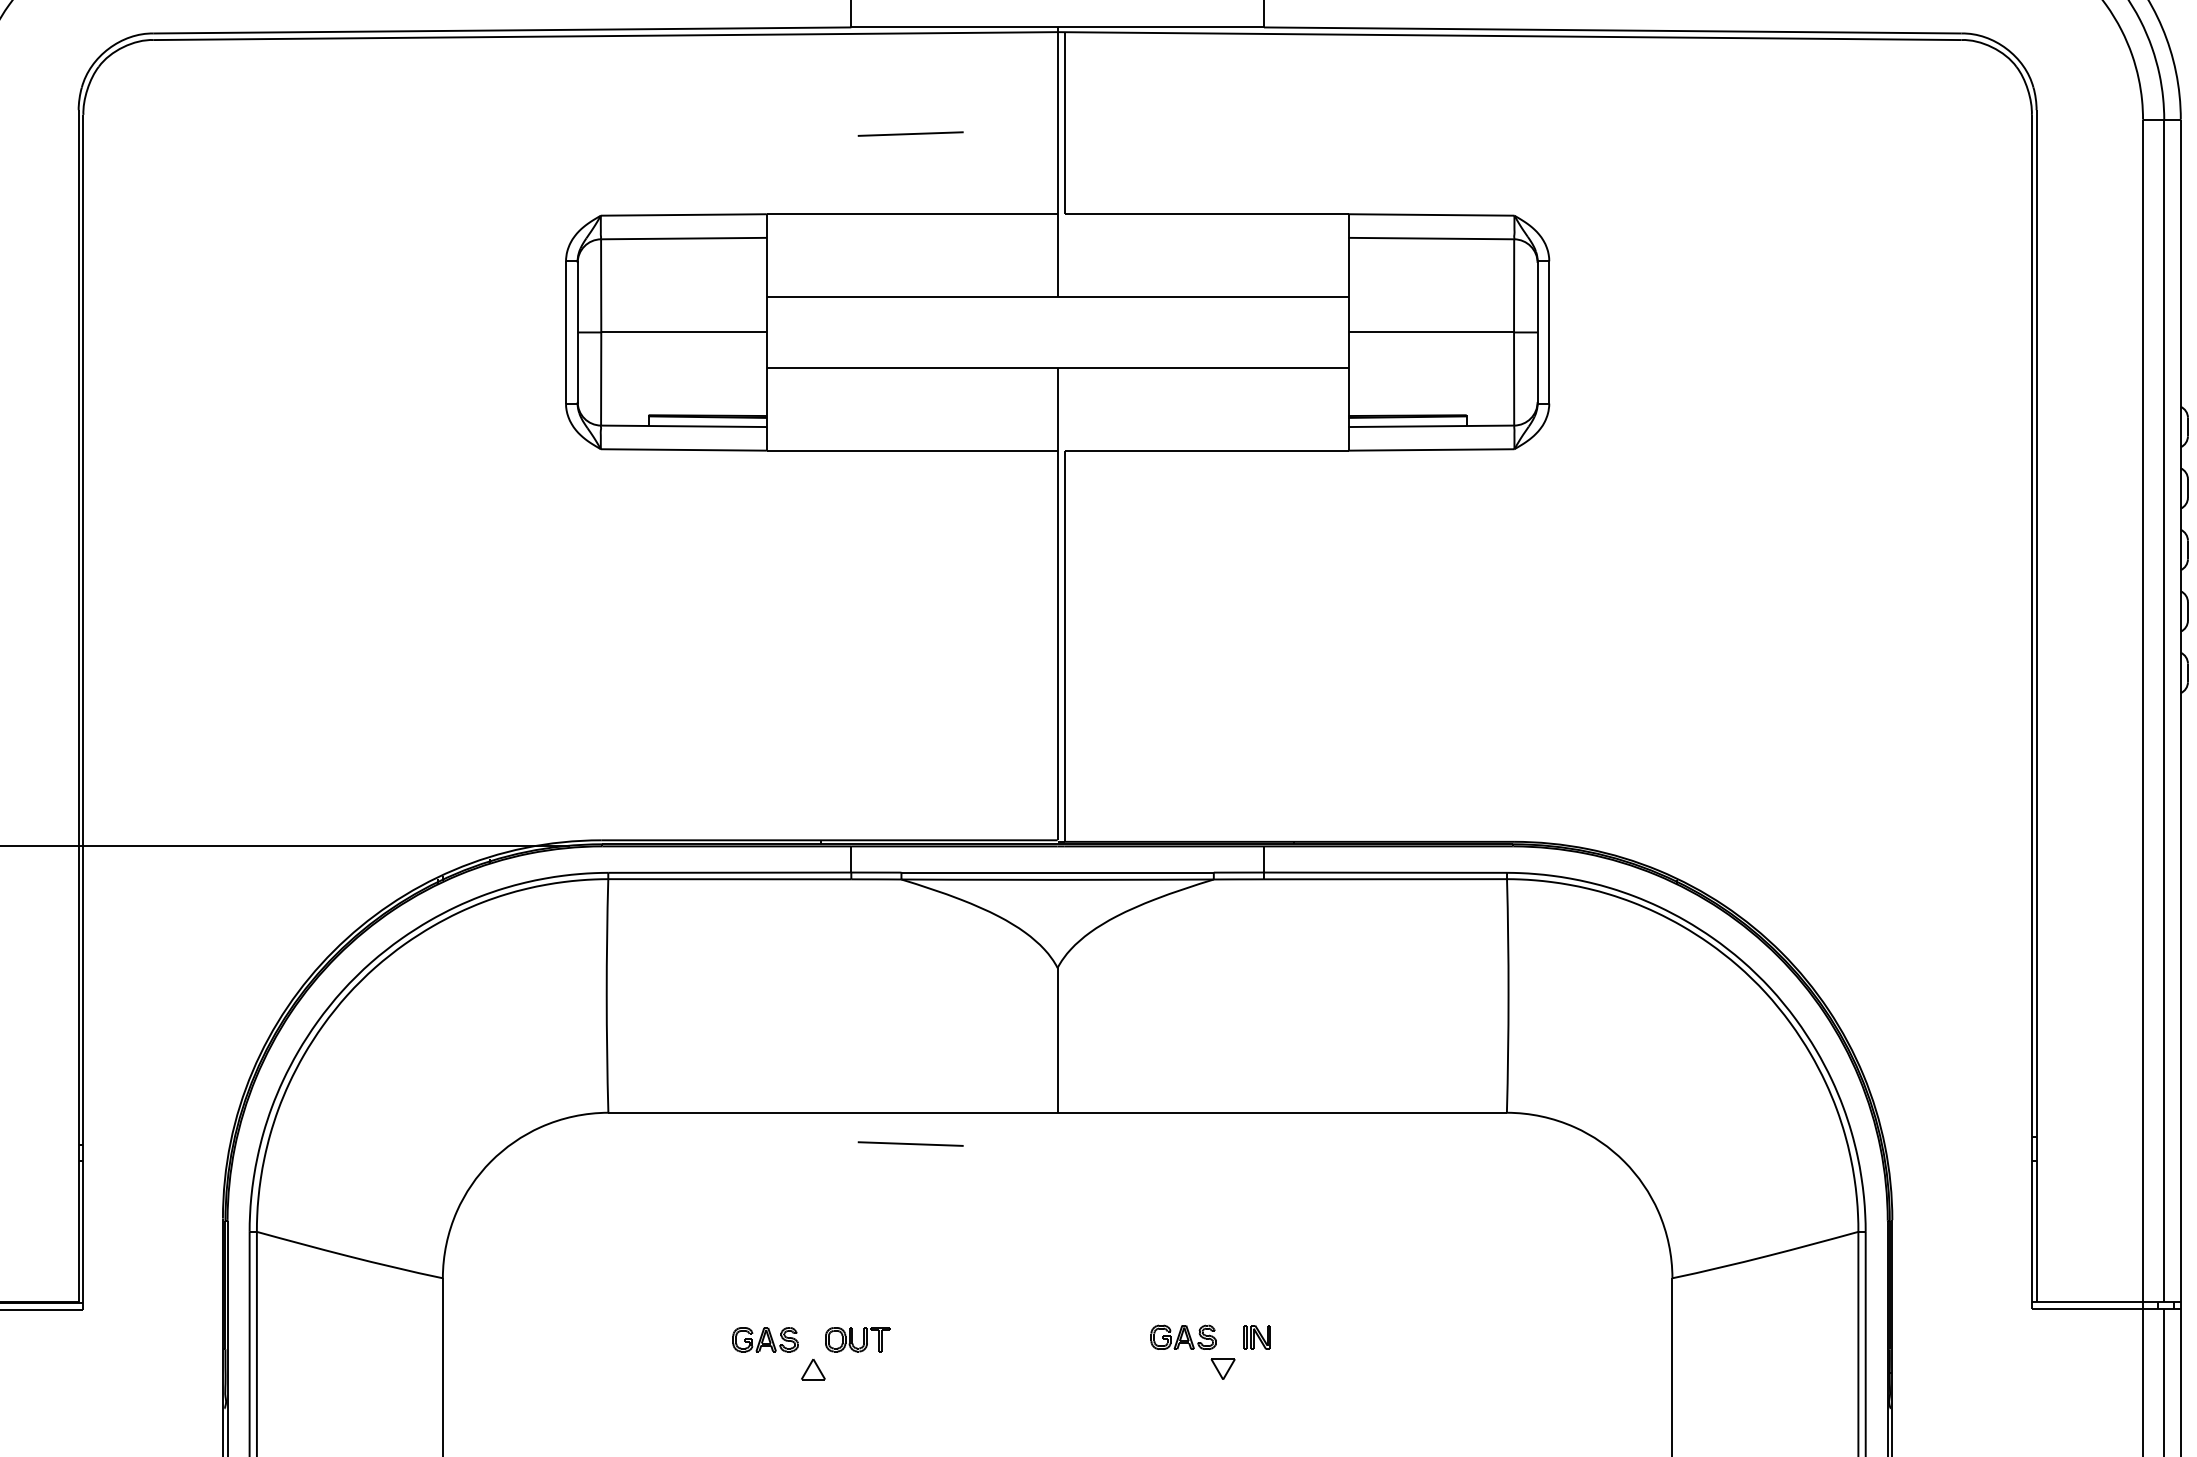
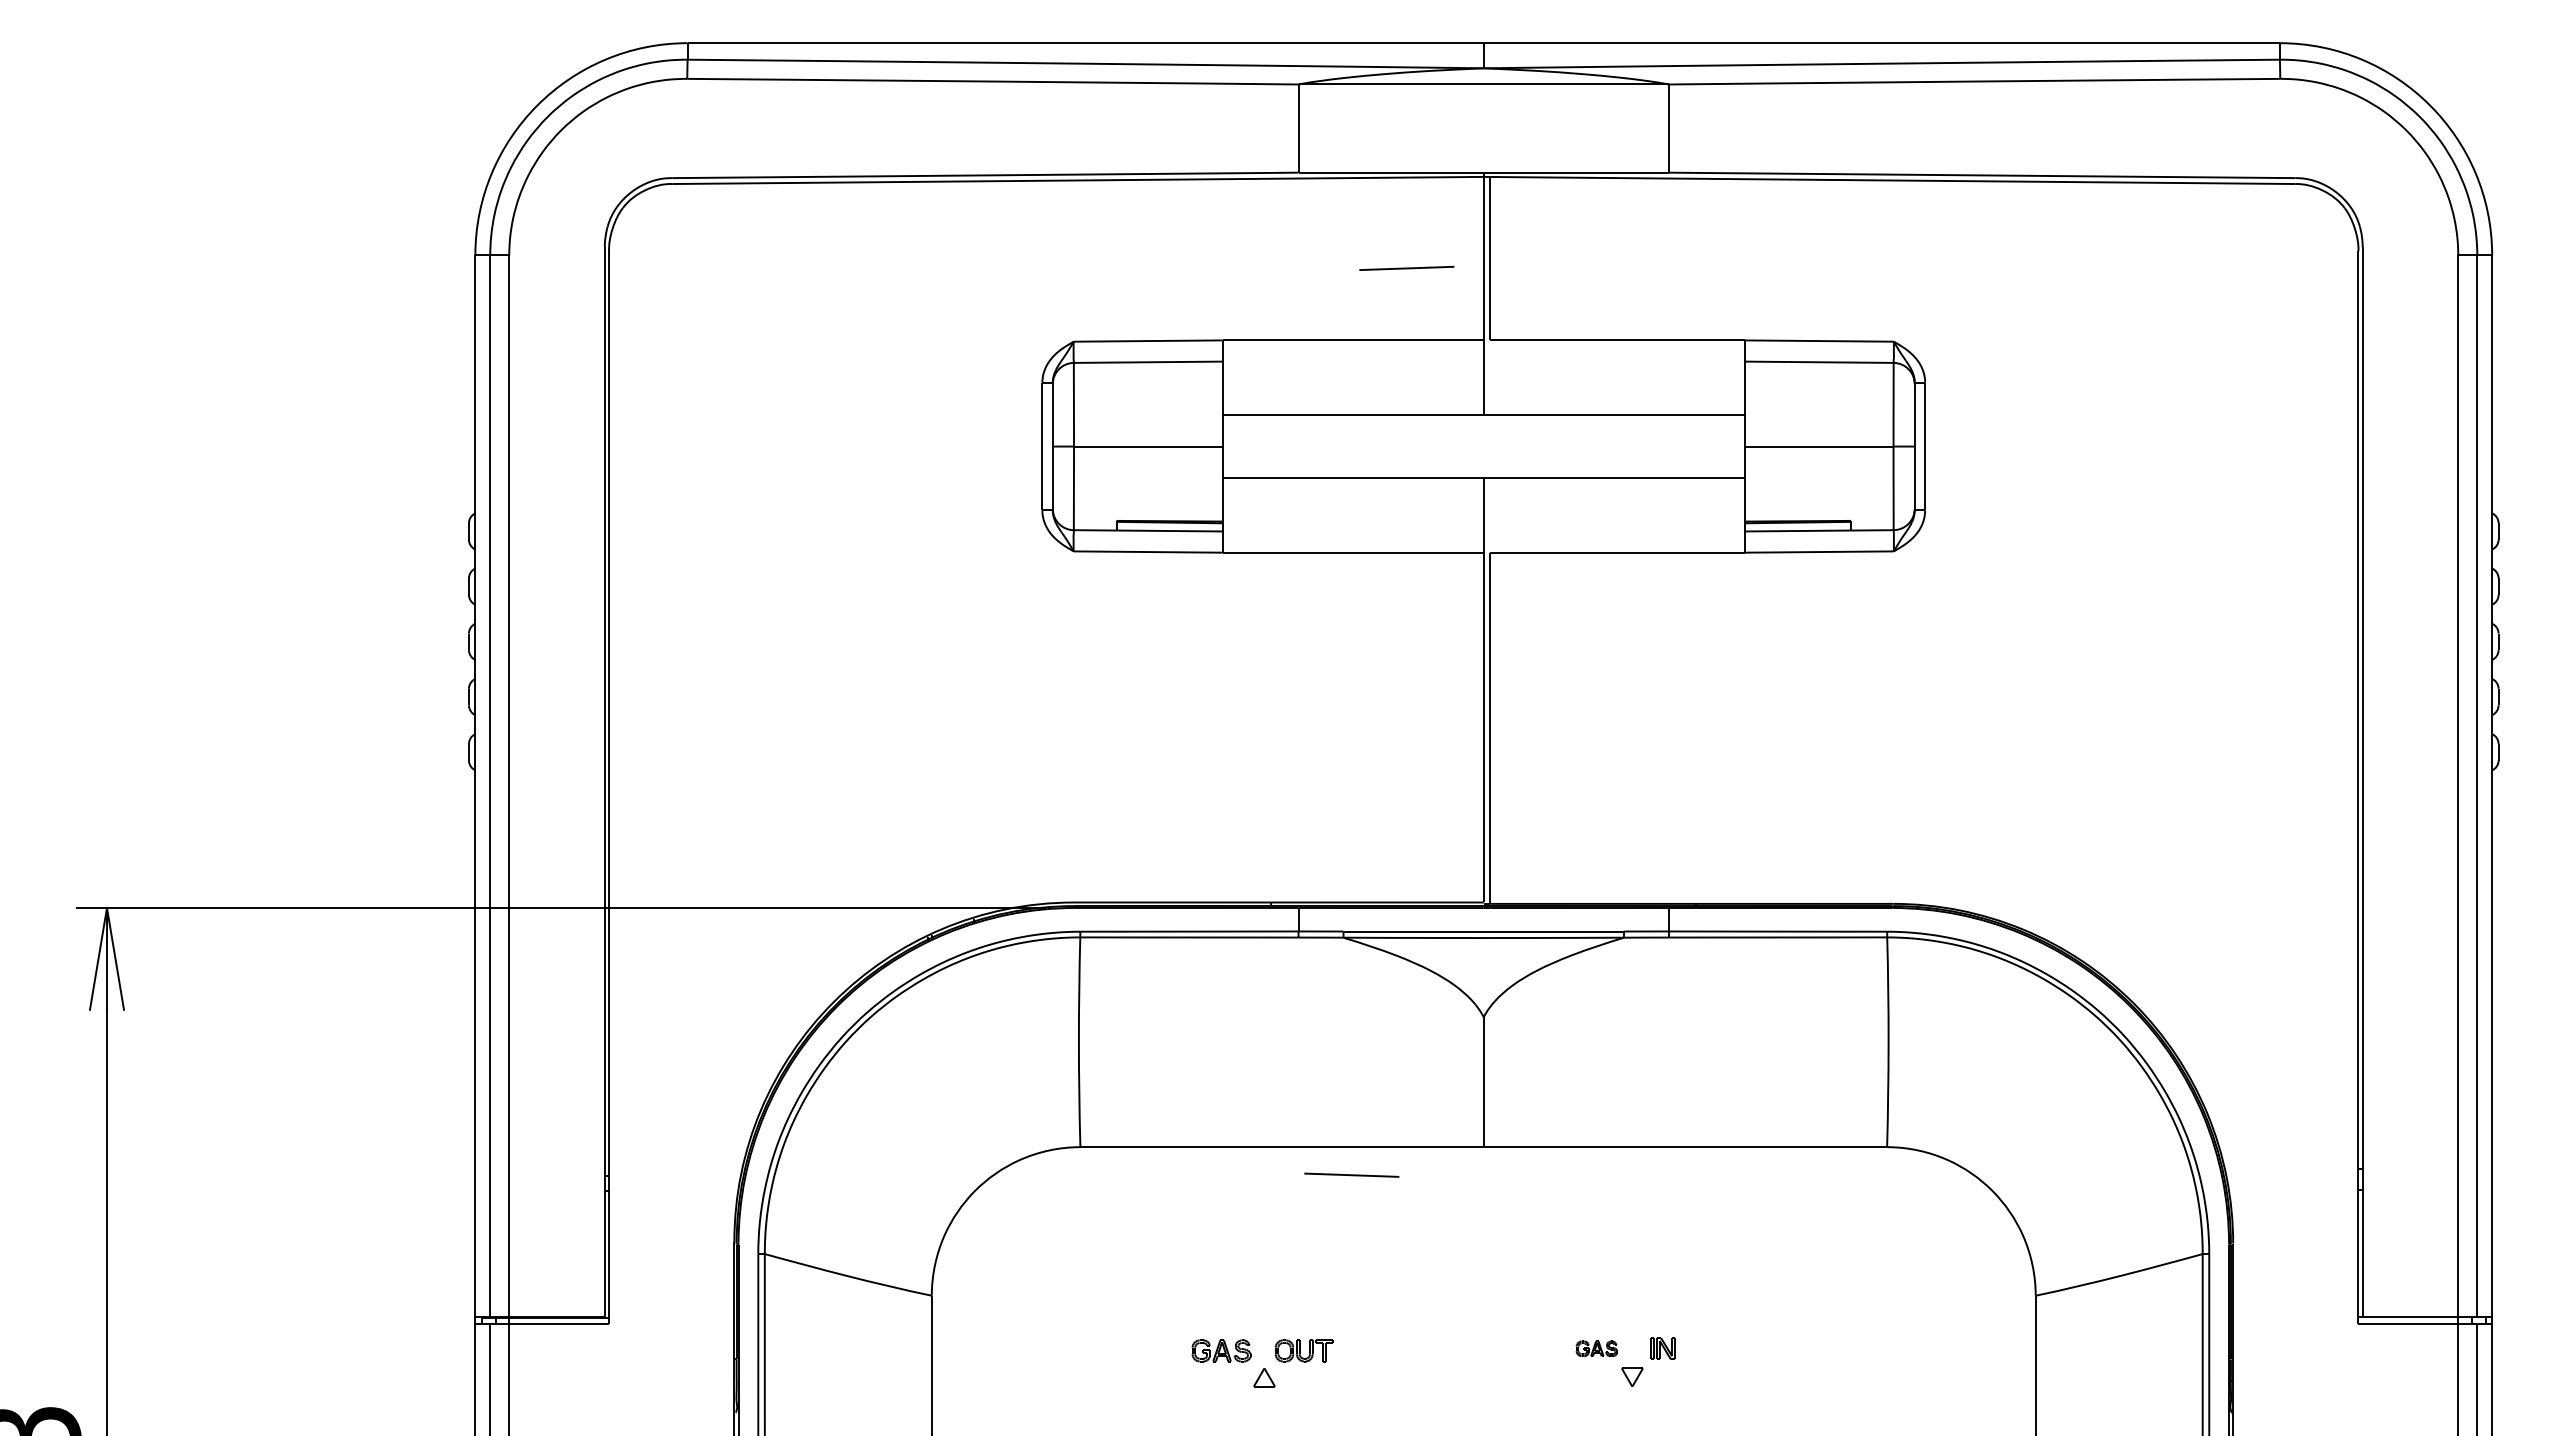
line: (910, 133) -> (1406, 267), moved
part: (1183, 1337) -> (1596, 1348), size x0.7

